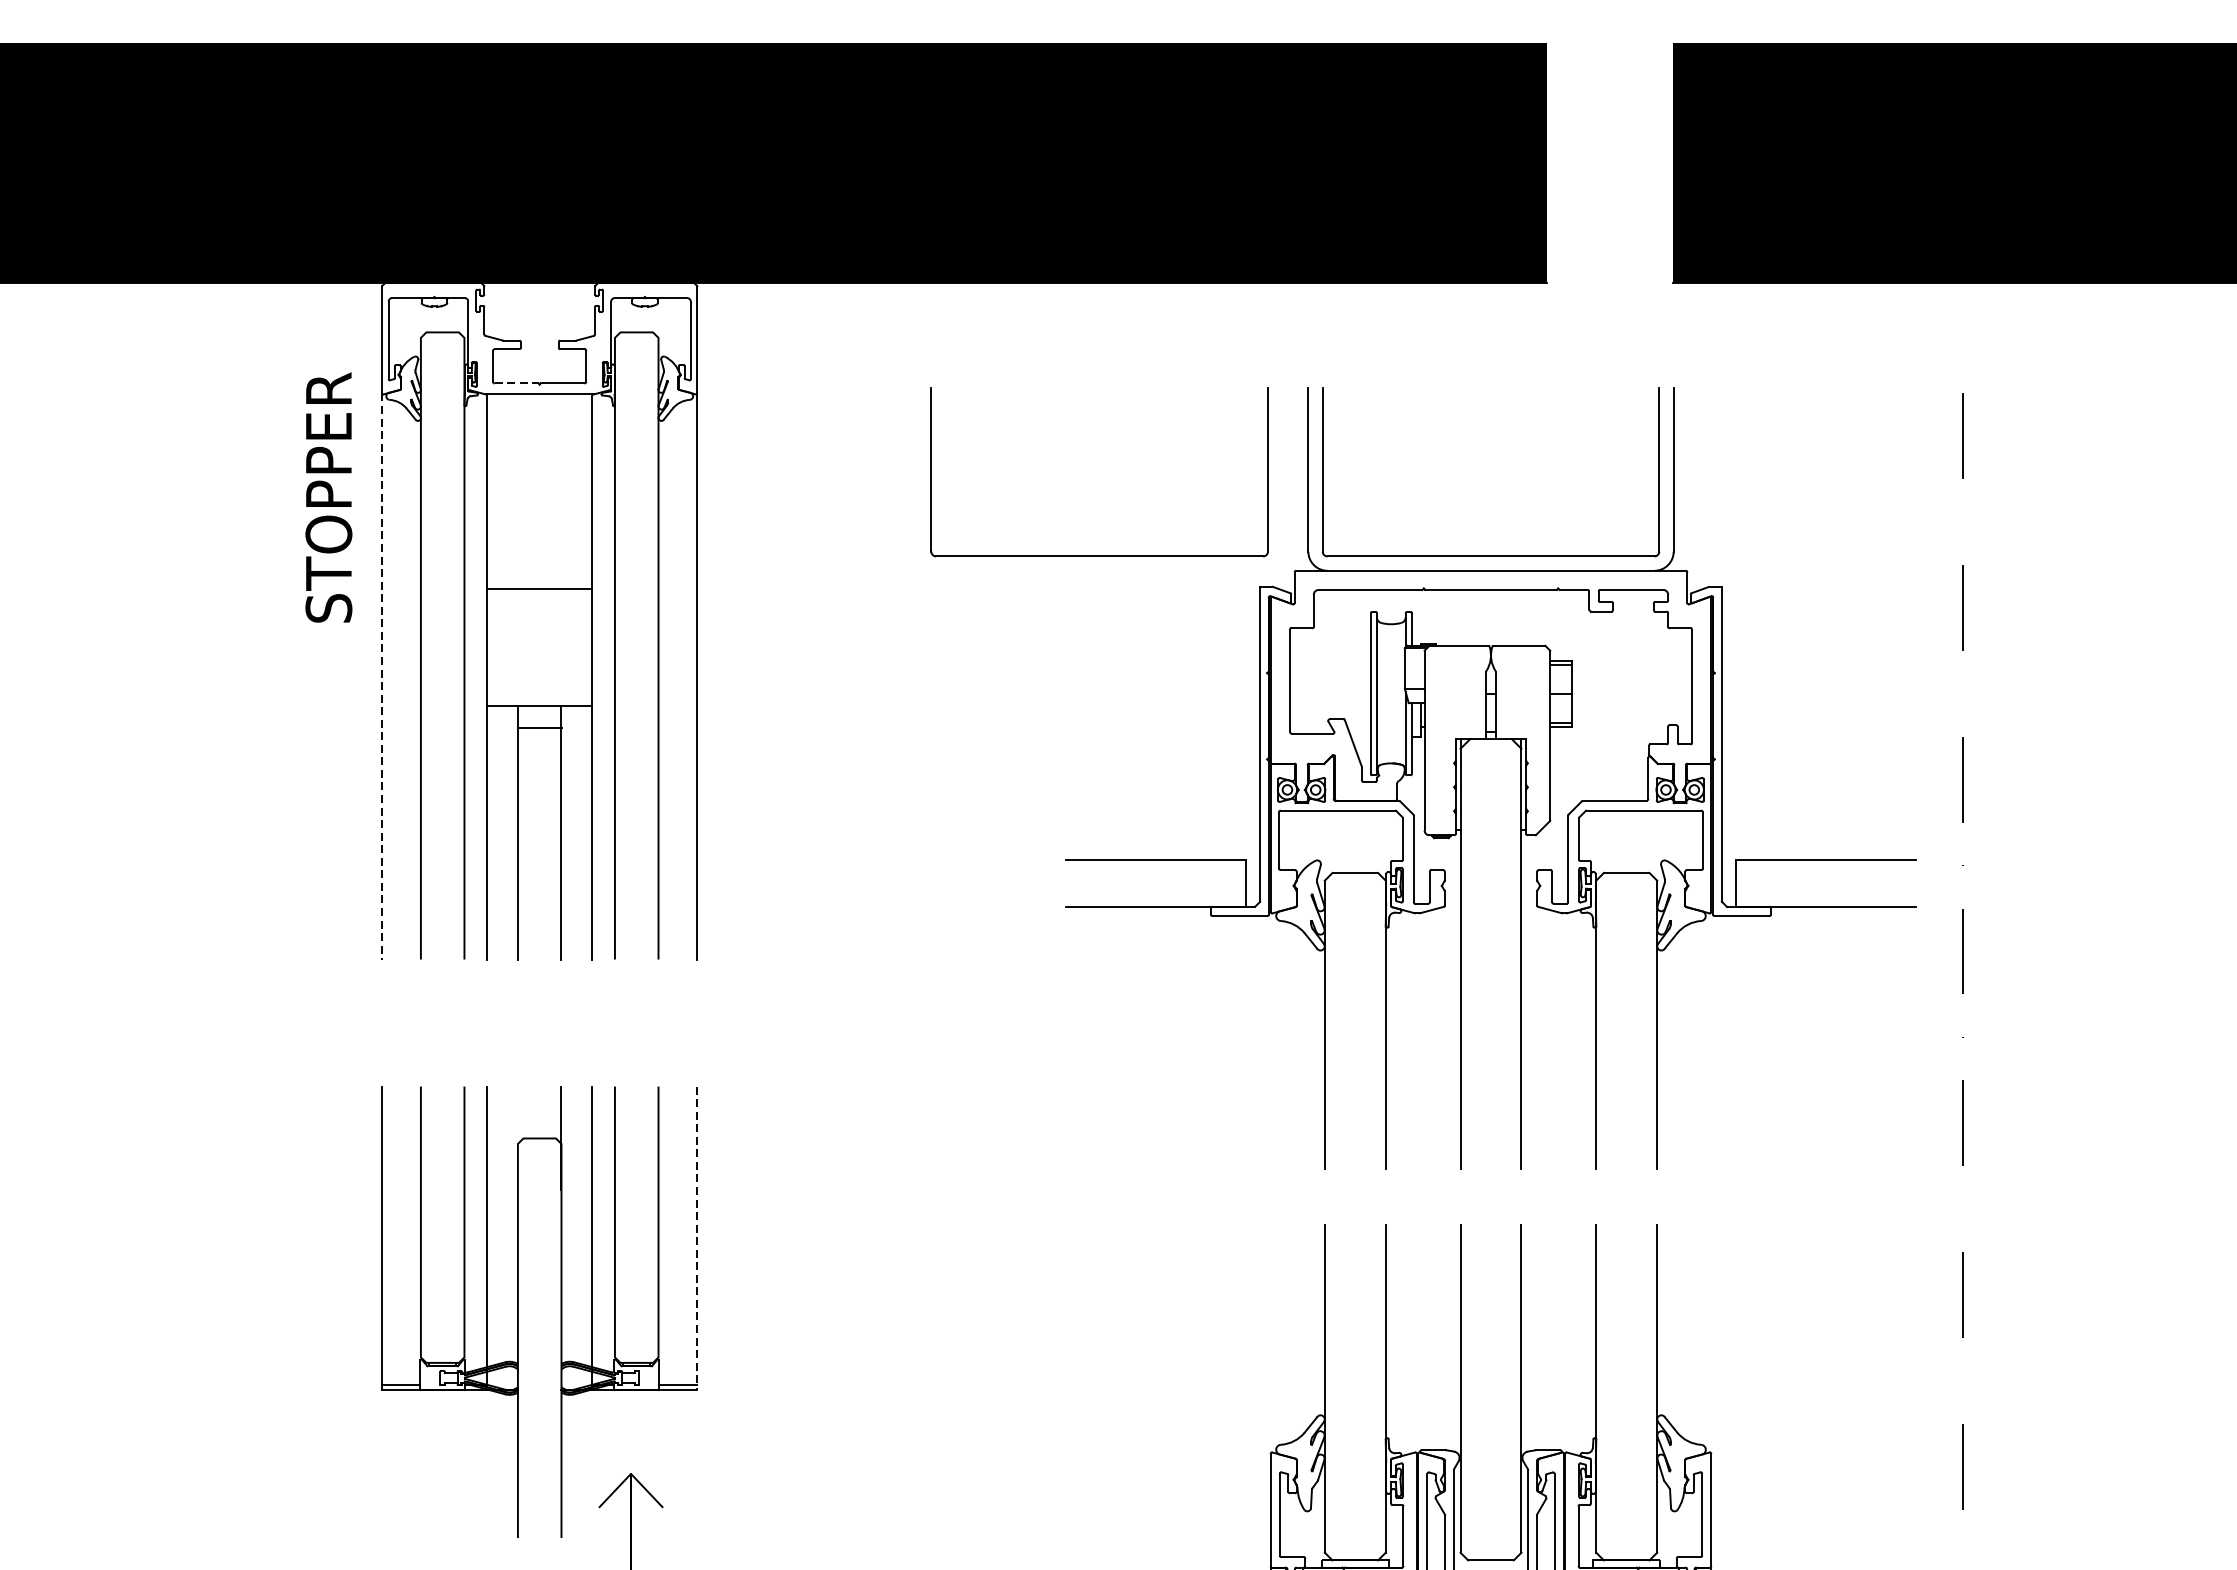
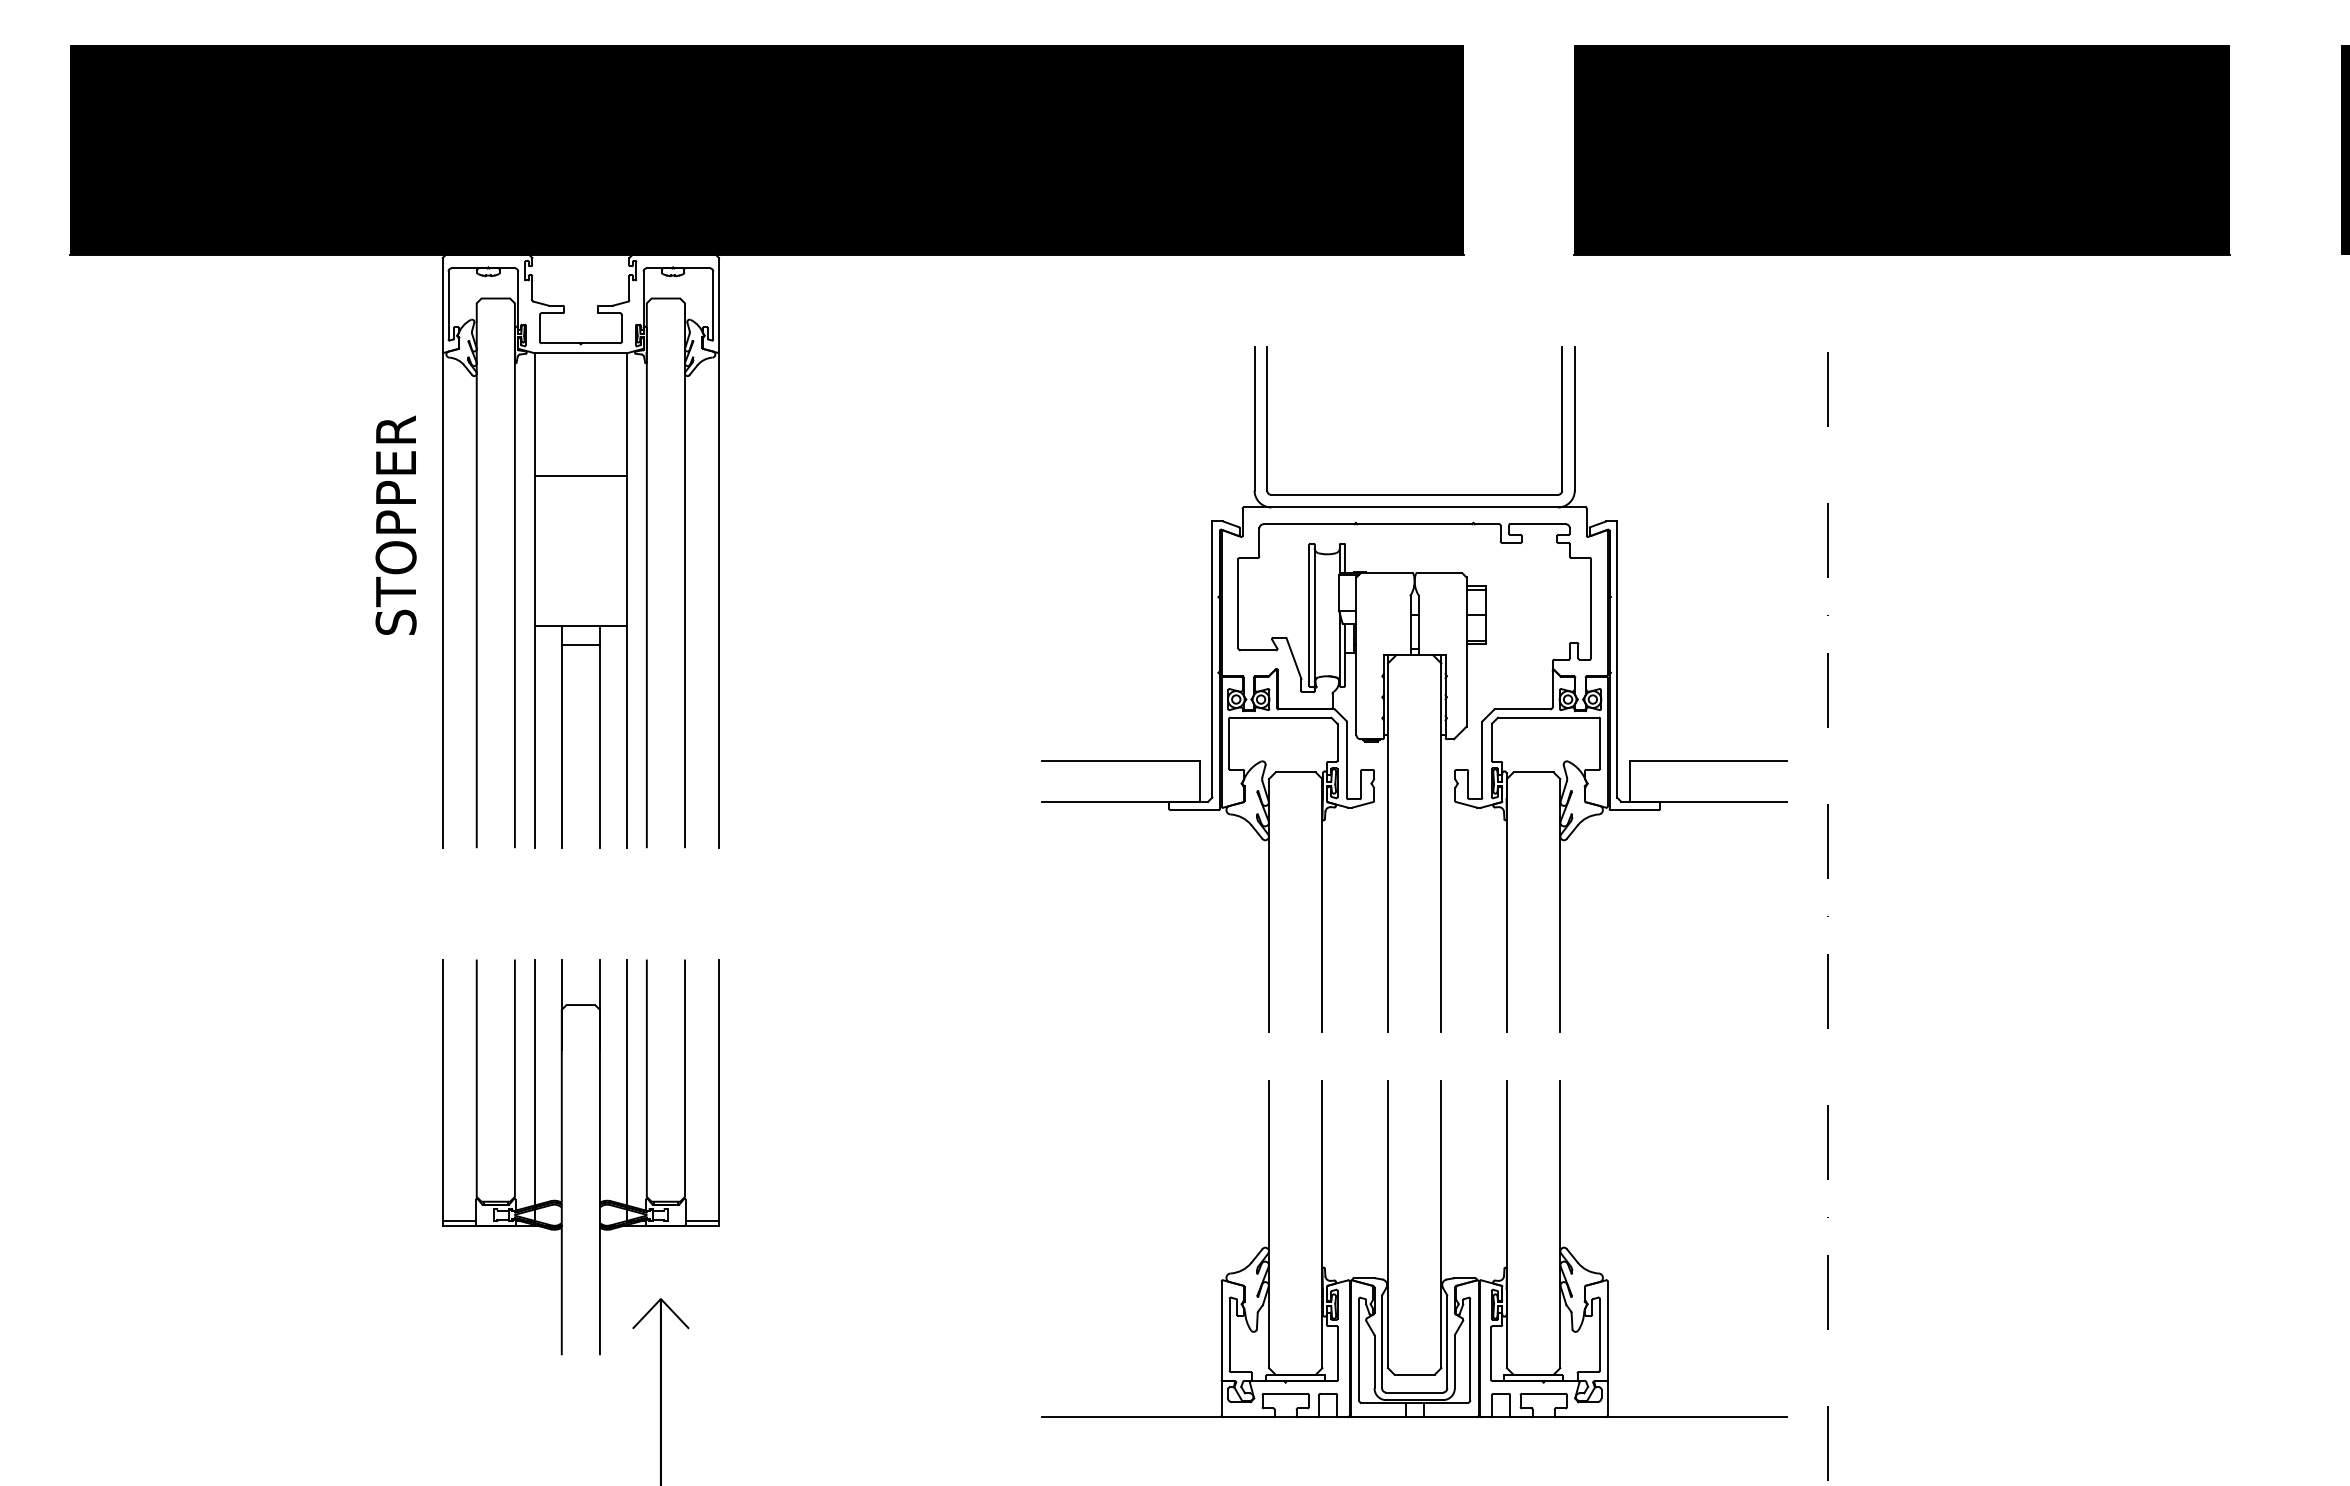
line: (517, 383) -> (561, 343), dashed -> solid
text: (328, 496) -> (395, 524), moved
part: (1099, 555) -> (1071, 494), removed
line: (539, 589) -> (580, 475), moved
line: (381, 676) -> (442, 600), dashed -> solid
line: (517, 1137) -> (561, 1004), added
line: (696, 1239) -> (718, 1093), dashed -> solid

